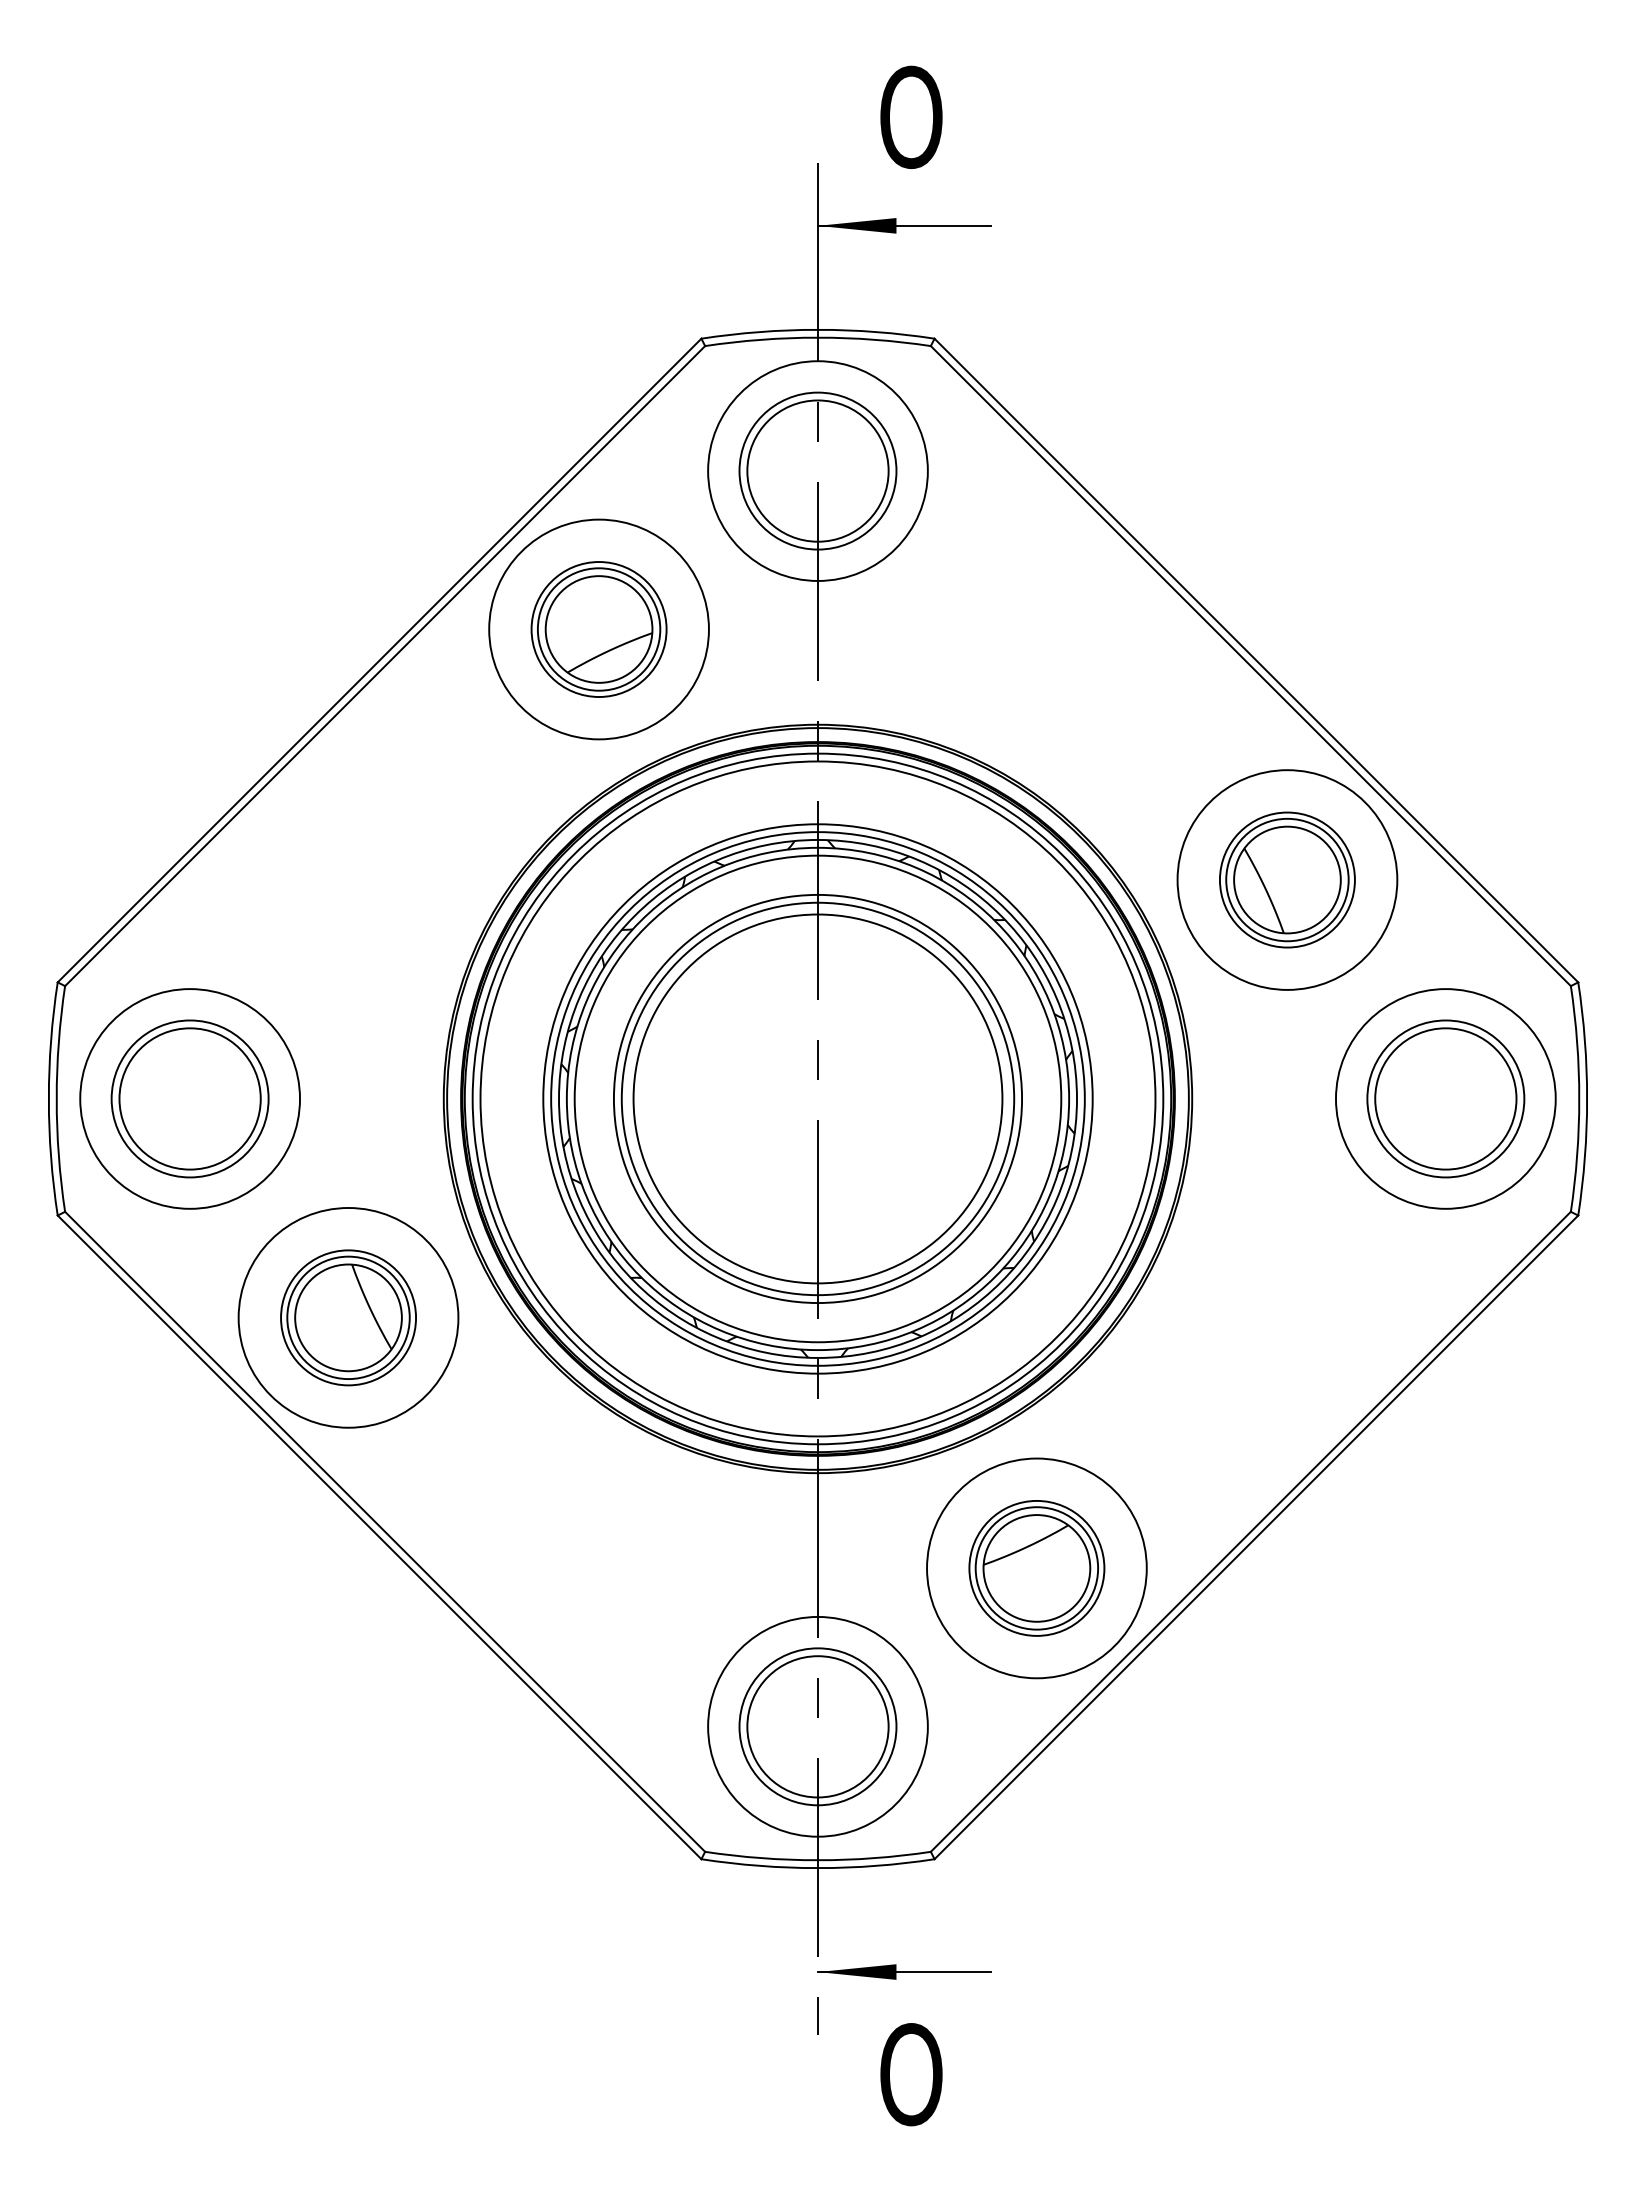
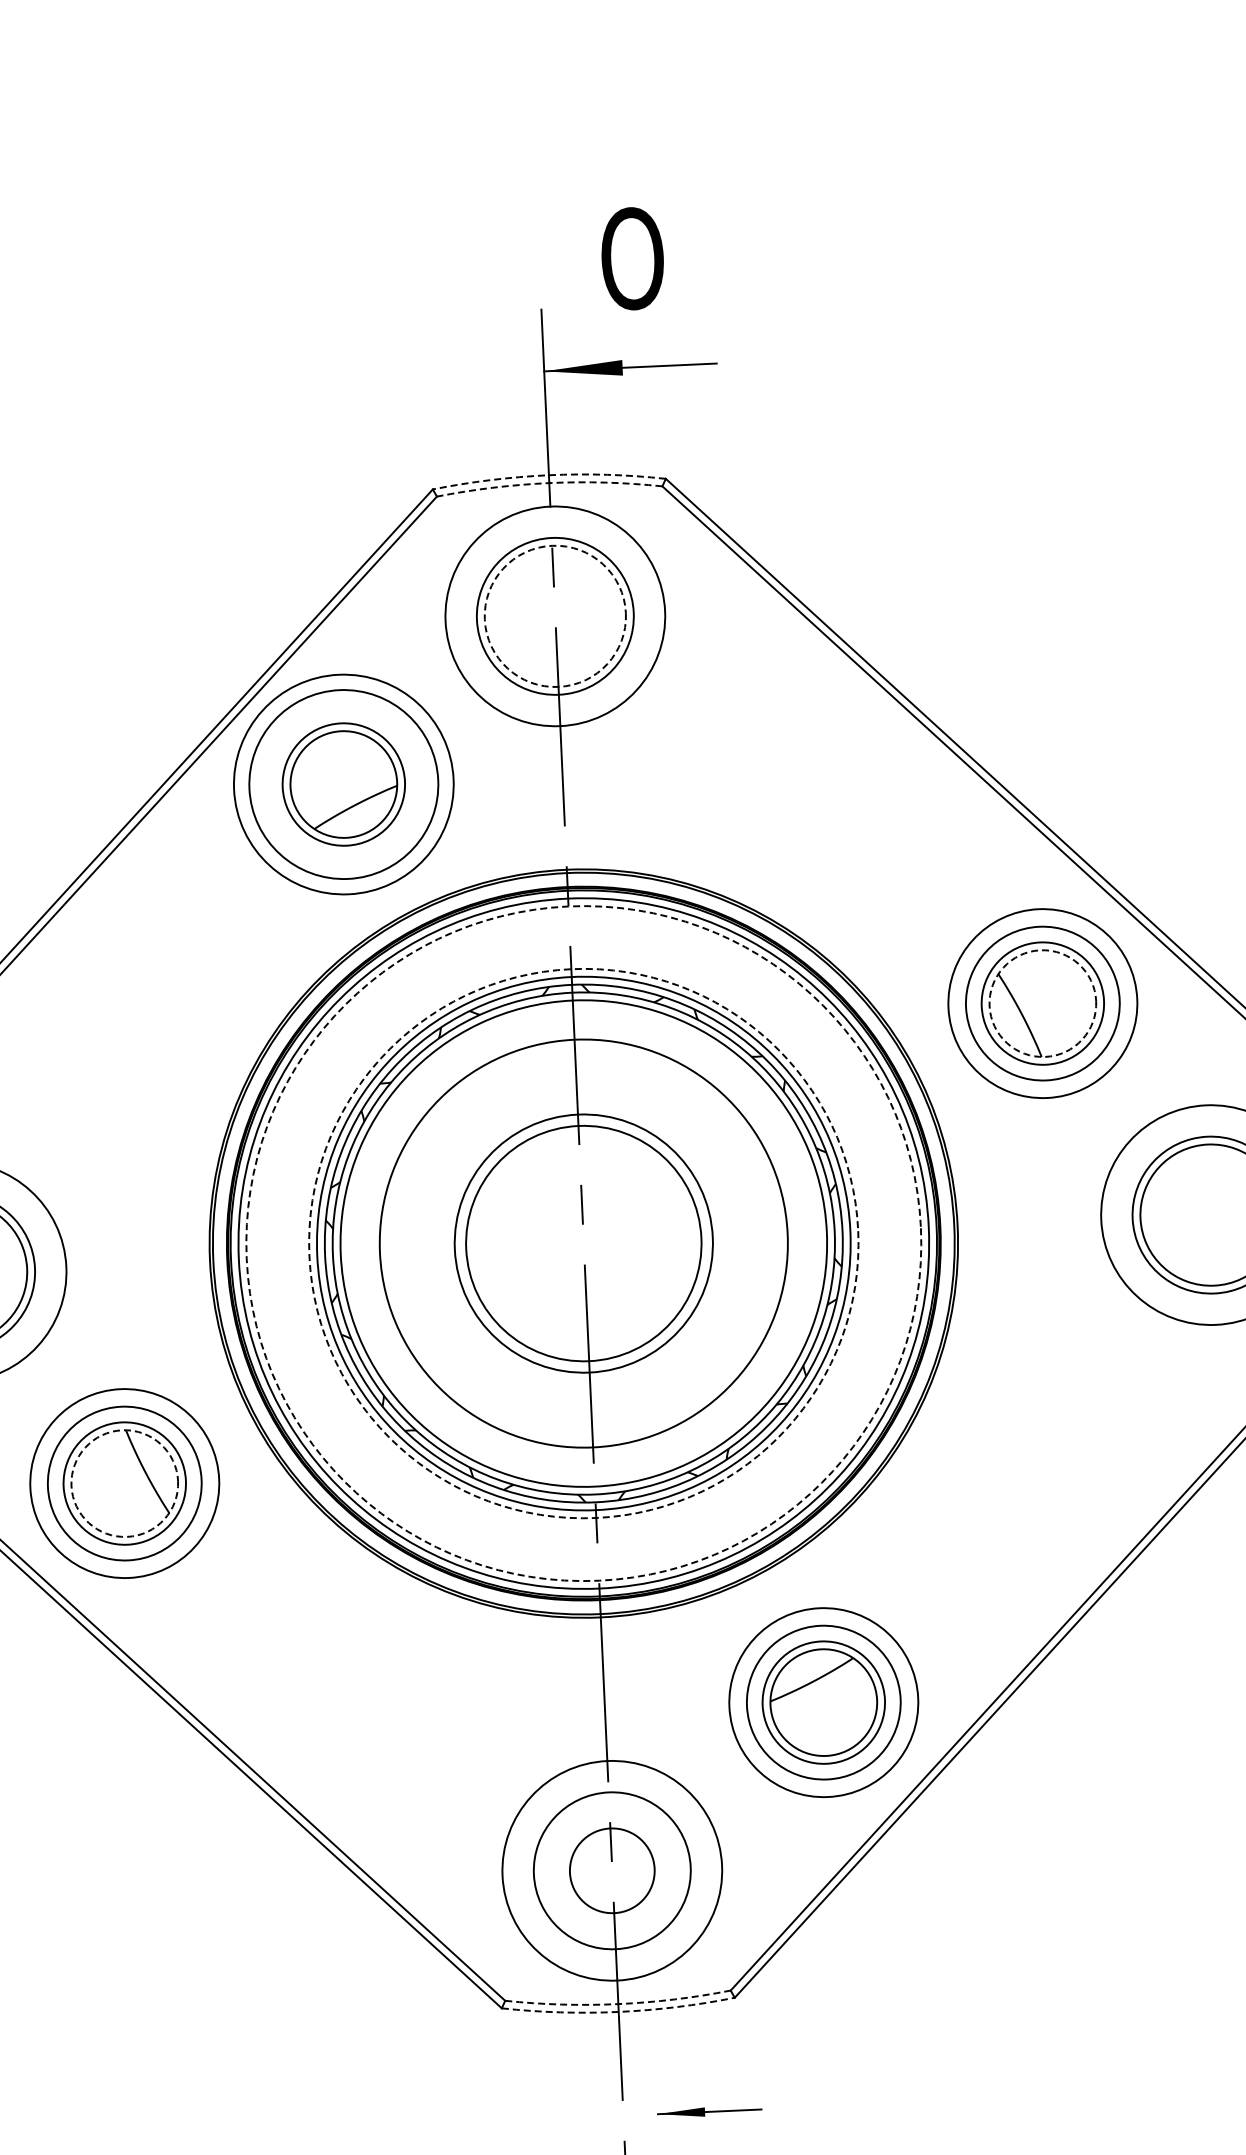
arc: (817, 329) -> (548, 474), solid -> dashed
arc: (817, 337) -> (548, 482), solid -> dashed
circle: (817, 470) -> (554, 615), solid -> dashed
circle: (598, 629) -> (343, 784), size x1.4
circle: (1286, 879) -> (1041, 1003), size x1.4
circle: (1287, 879) -> (1042, 1003), size x0.7
circle: (1287, 879) -> (1042, 1003), solid -> dashed
circle: (817, 1098) -> (583, 1243), size x0.6
circle: (817, 1098) -> (583, 1243), size x0.7
circle: (817, 1098) -> (583, 1243), solid -> dashed
circle: (817, 1098) -> (583, 1243), solid -> dashed
circle: (348, 1317) -> (124, 1483), size x0.7
circle: (348, 1317) -> (124, 1483), size x1.4
circle: (348, 1317) -> (124, 1483), solid -> dashed
circle: (1036, 1567) -> (823, 1701), size x1.4
circle: (1036, 1568) -> (823, 1702), size x0.7
circle: (817, 1726) -> (611, 1870), size x0.6
arc: (817, 1860) -> (617, 2004), solid -> dashed
arc: (817, 1868) -> (618, 2012), solid -> dashed
part: (904, 1971) -> (709, 2111), size x0.6

